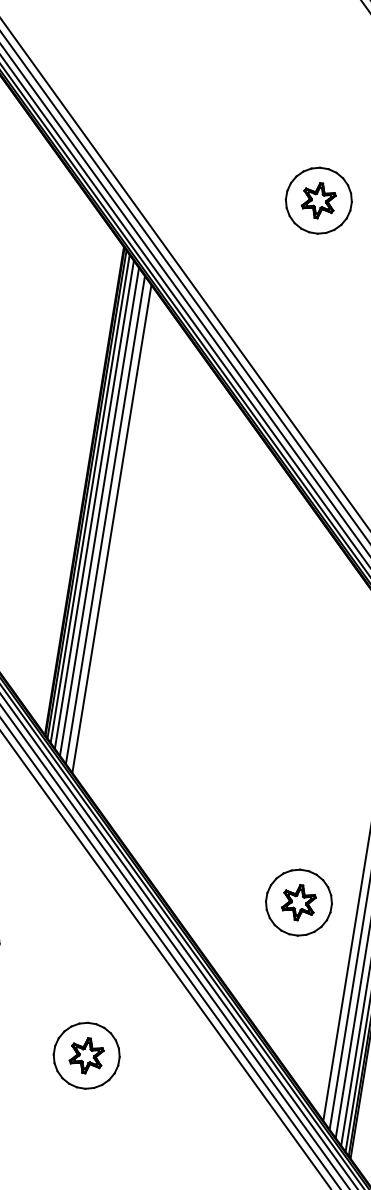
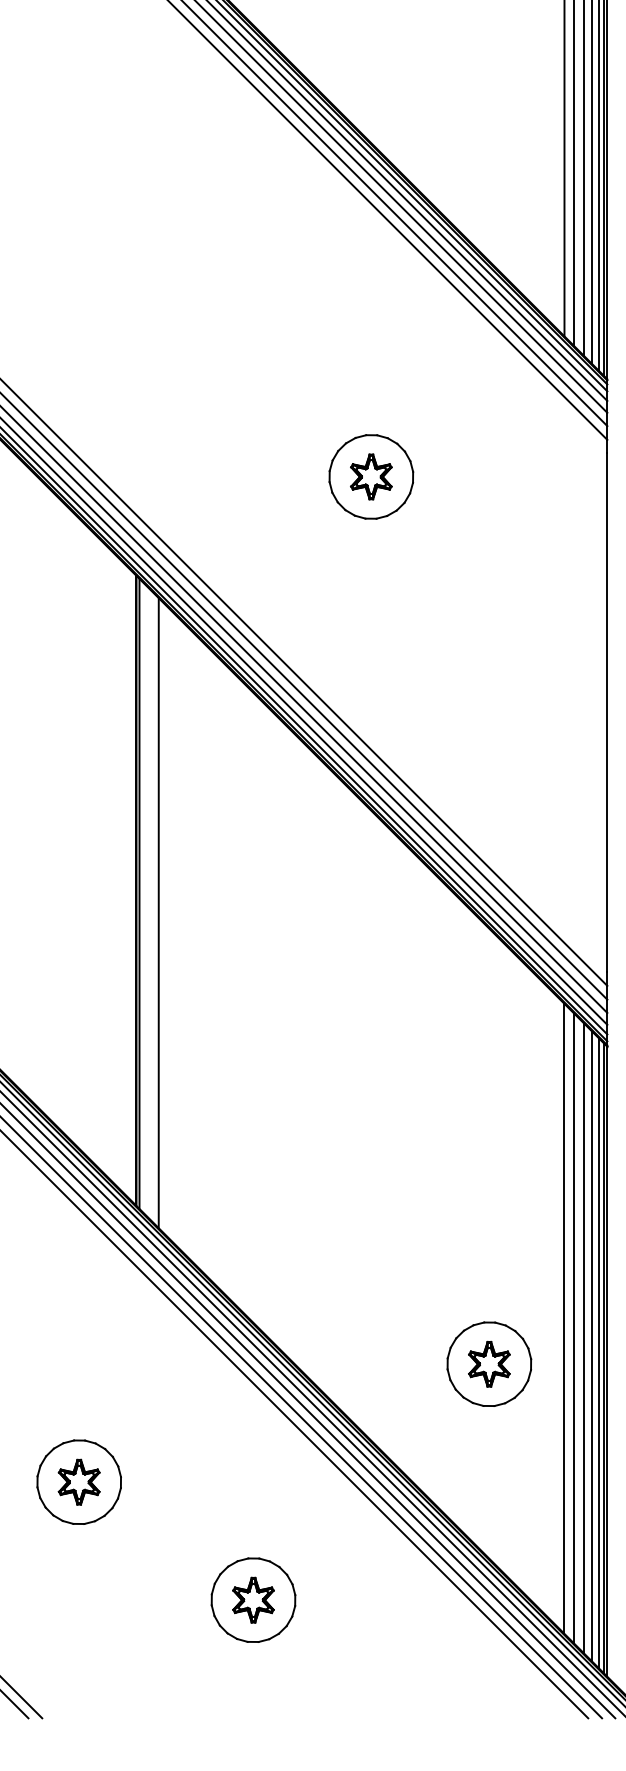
line: (90, 498) -> (144, 898), removed
line: (94, 504) -> (150, 905), removed
line: (105, 520) -> (167, 922), removed
line: (111, 529) -> (177, 932), removed

